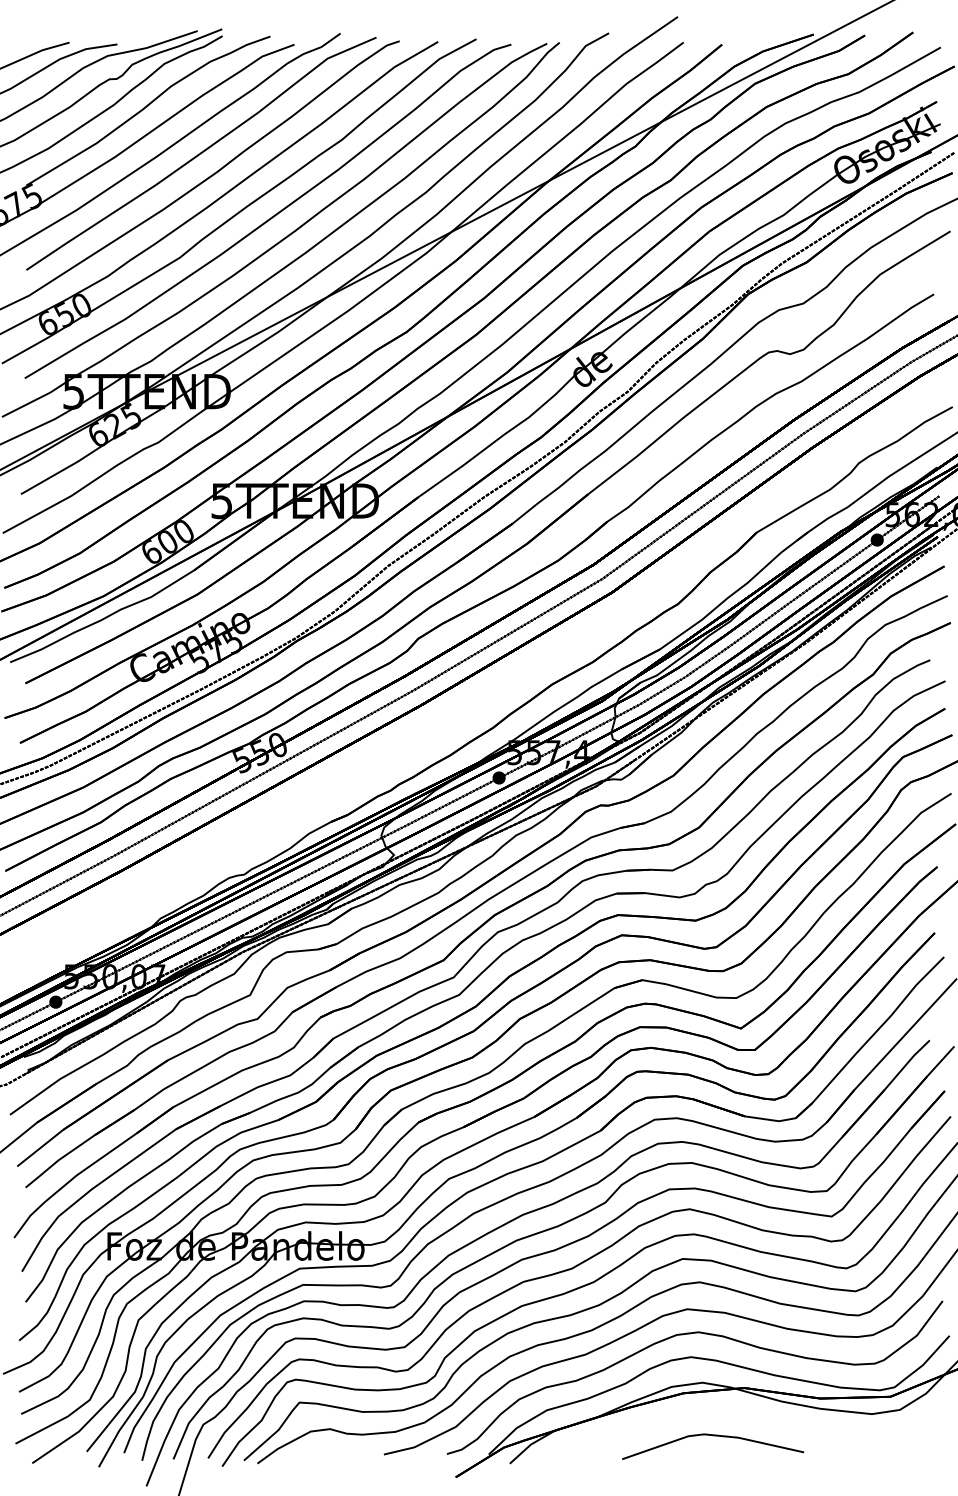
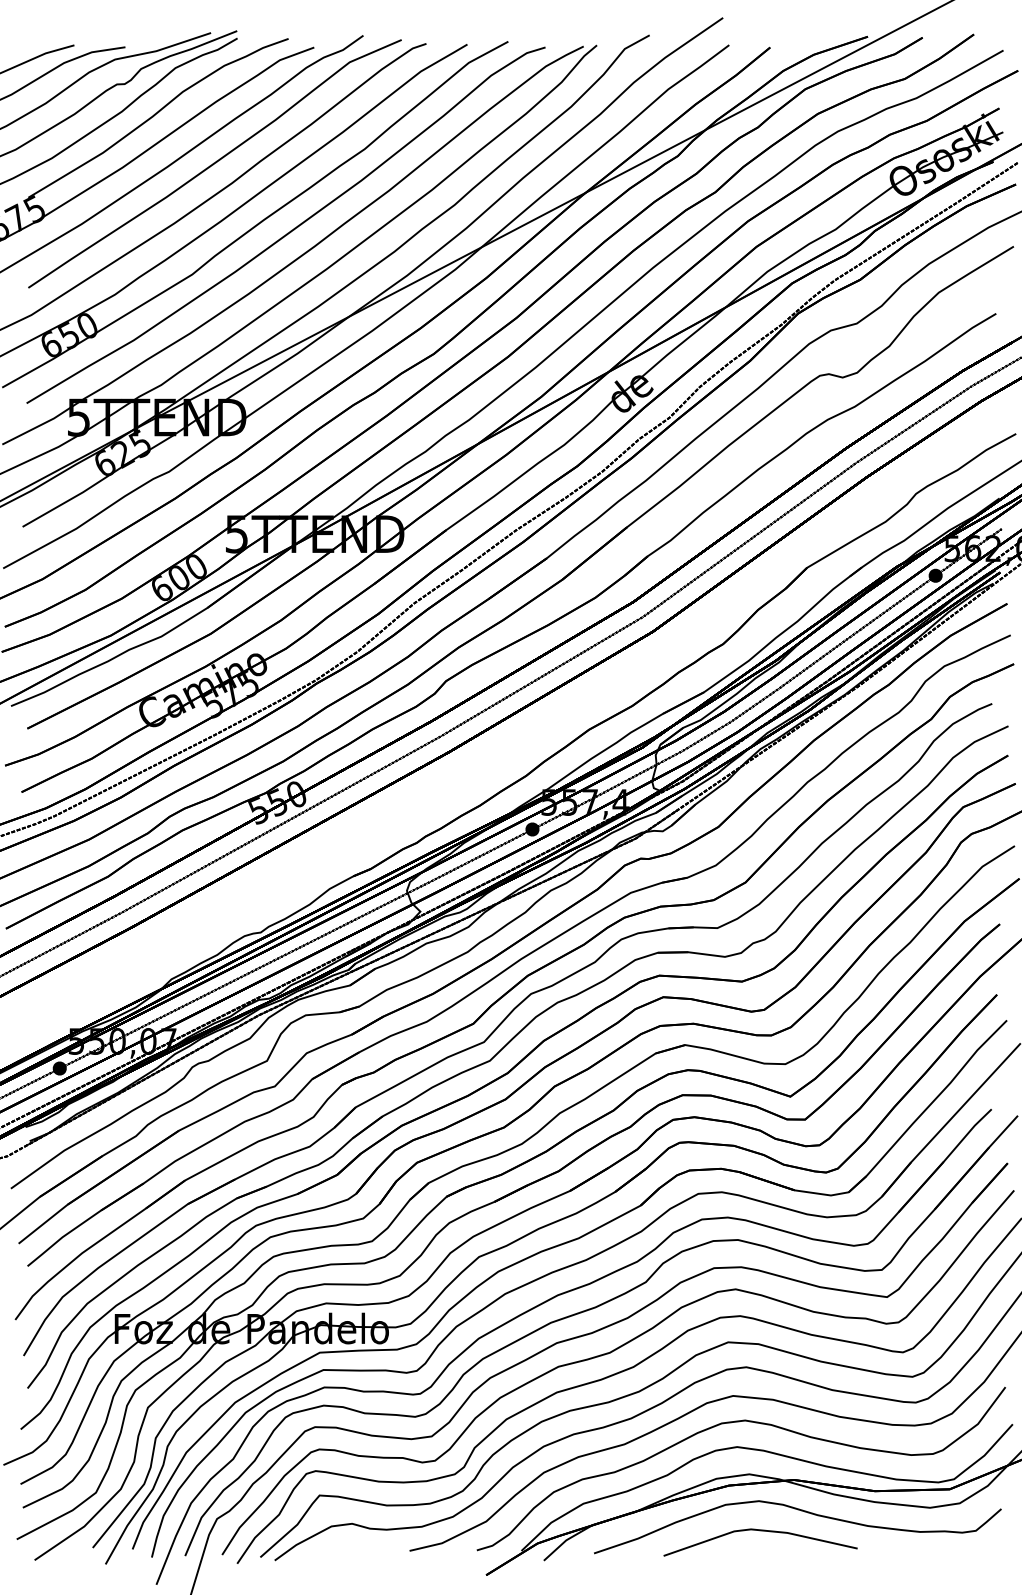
curve: (751, 1417) -> (801, 1511), added

